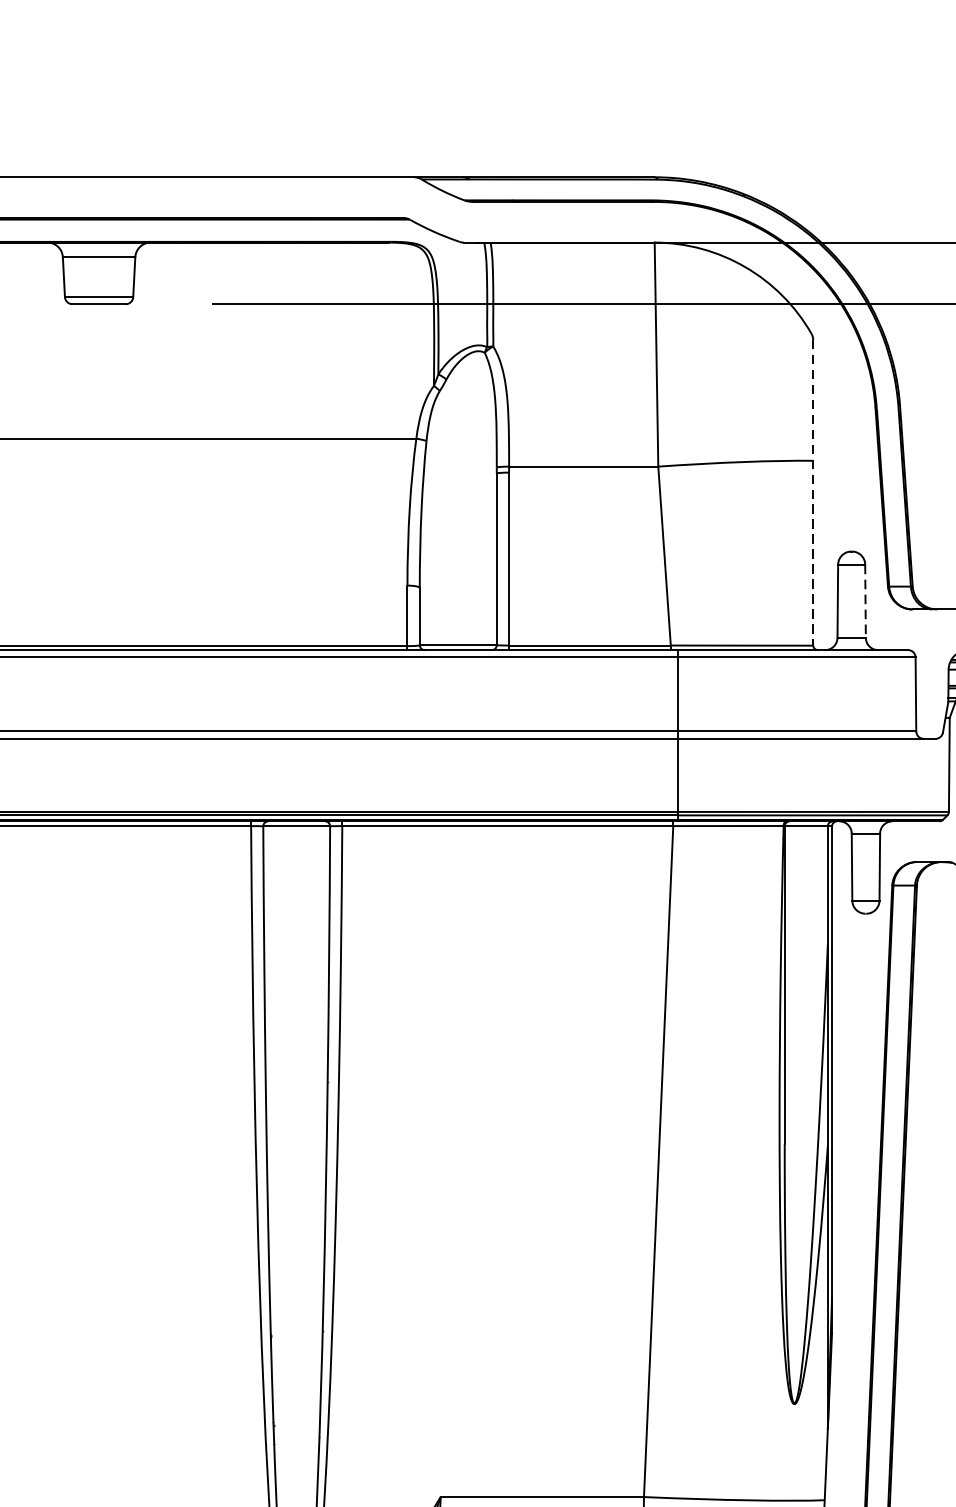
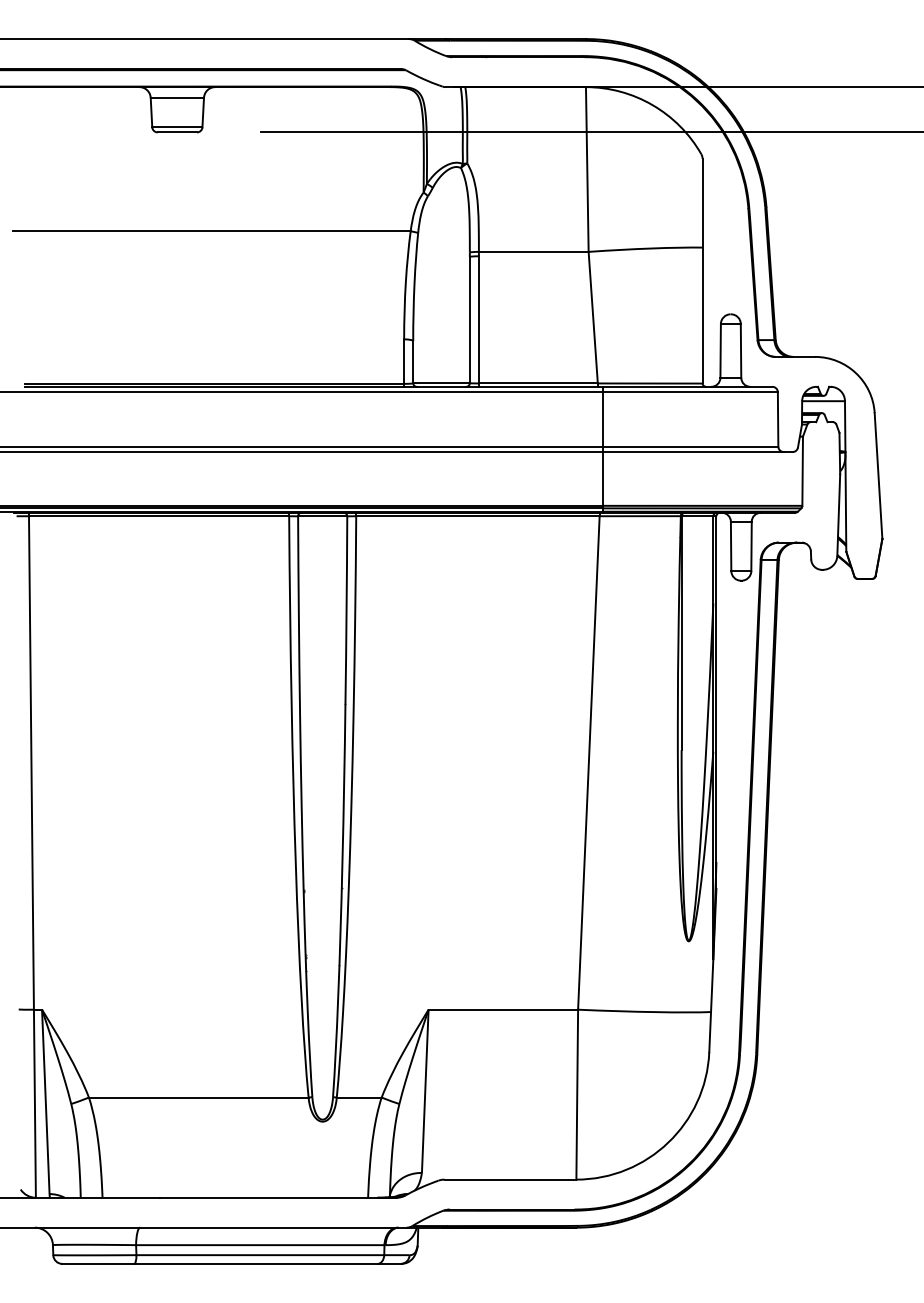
line: (813, 493) -> (702, 271), dashed -> solid
line: (866, 600) -> (741, 350), dashed -> solid

